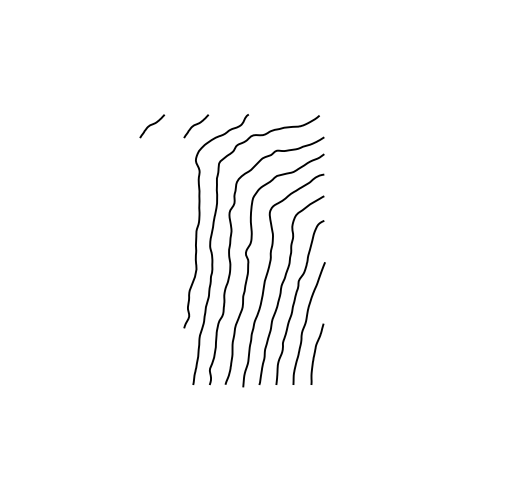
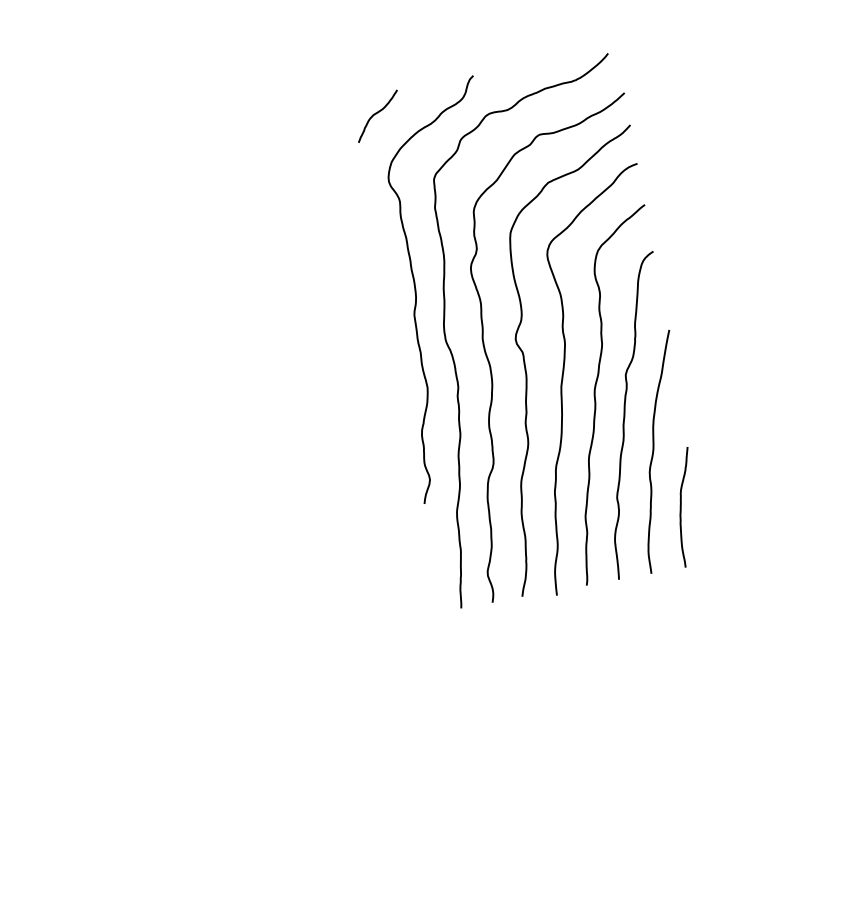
curve: (152, 125) -> (294, 129), removed

